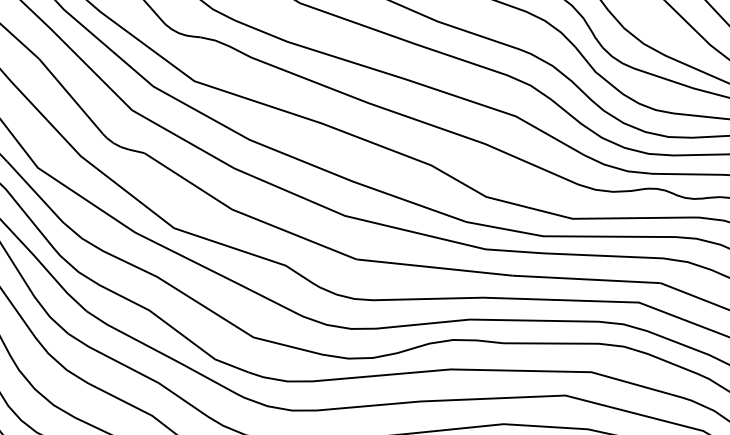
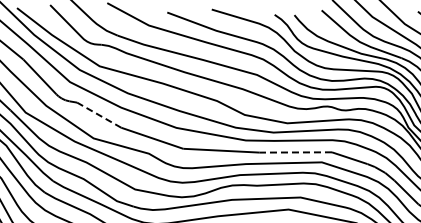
line: (186, 179) -> (98, 114), solid -> dashed
line: (586, 279) -> (295, 152), solid -> dashed

